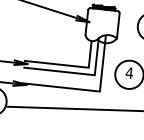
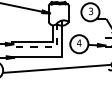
line: (77, 72) -> (46, 46), solid -> dashed

